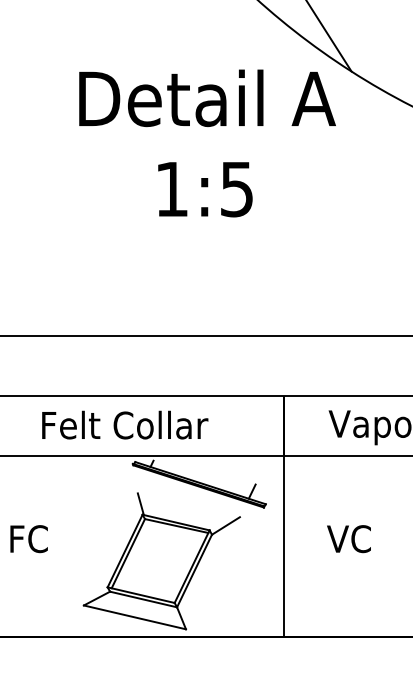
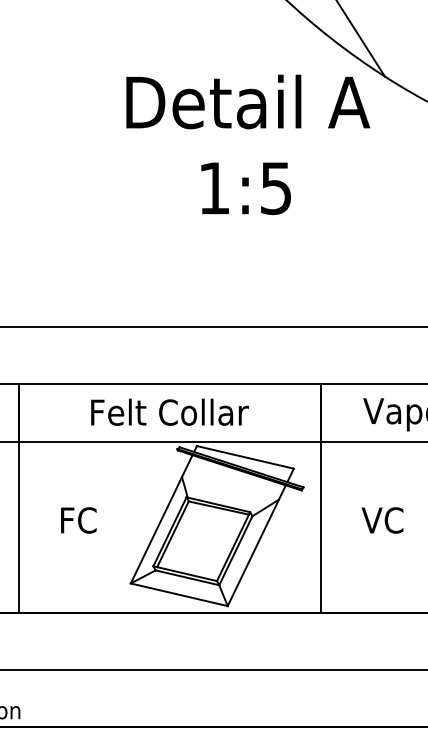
line: (203, 472) -> (244, 457), added
line: (116, 538) -> (161, 519), added
line: (216, 565) -> (256, 545), added

